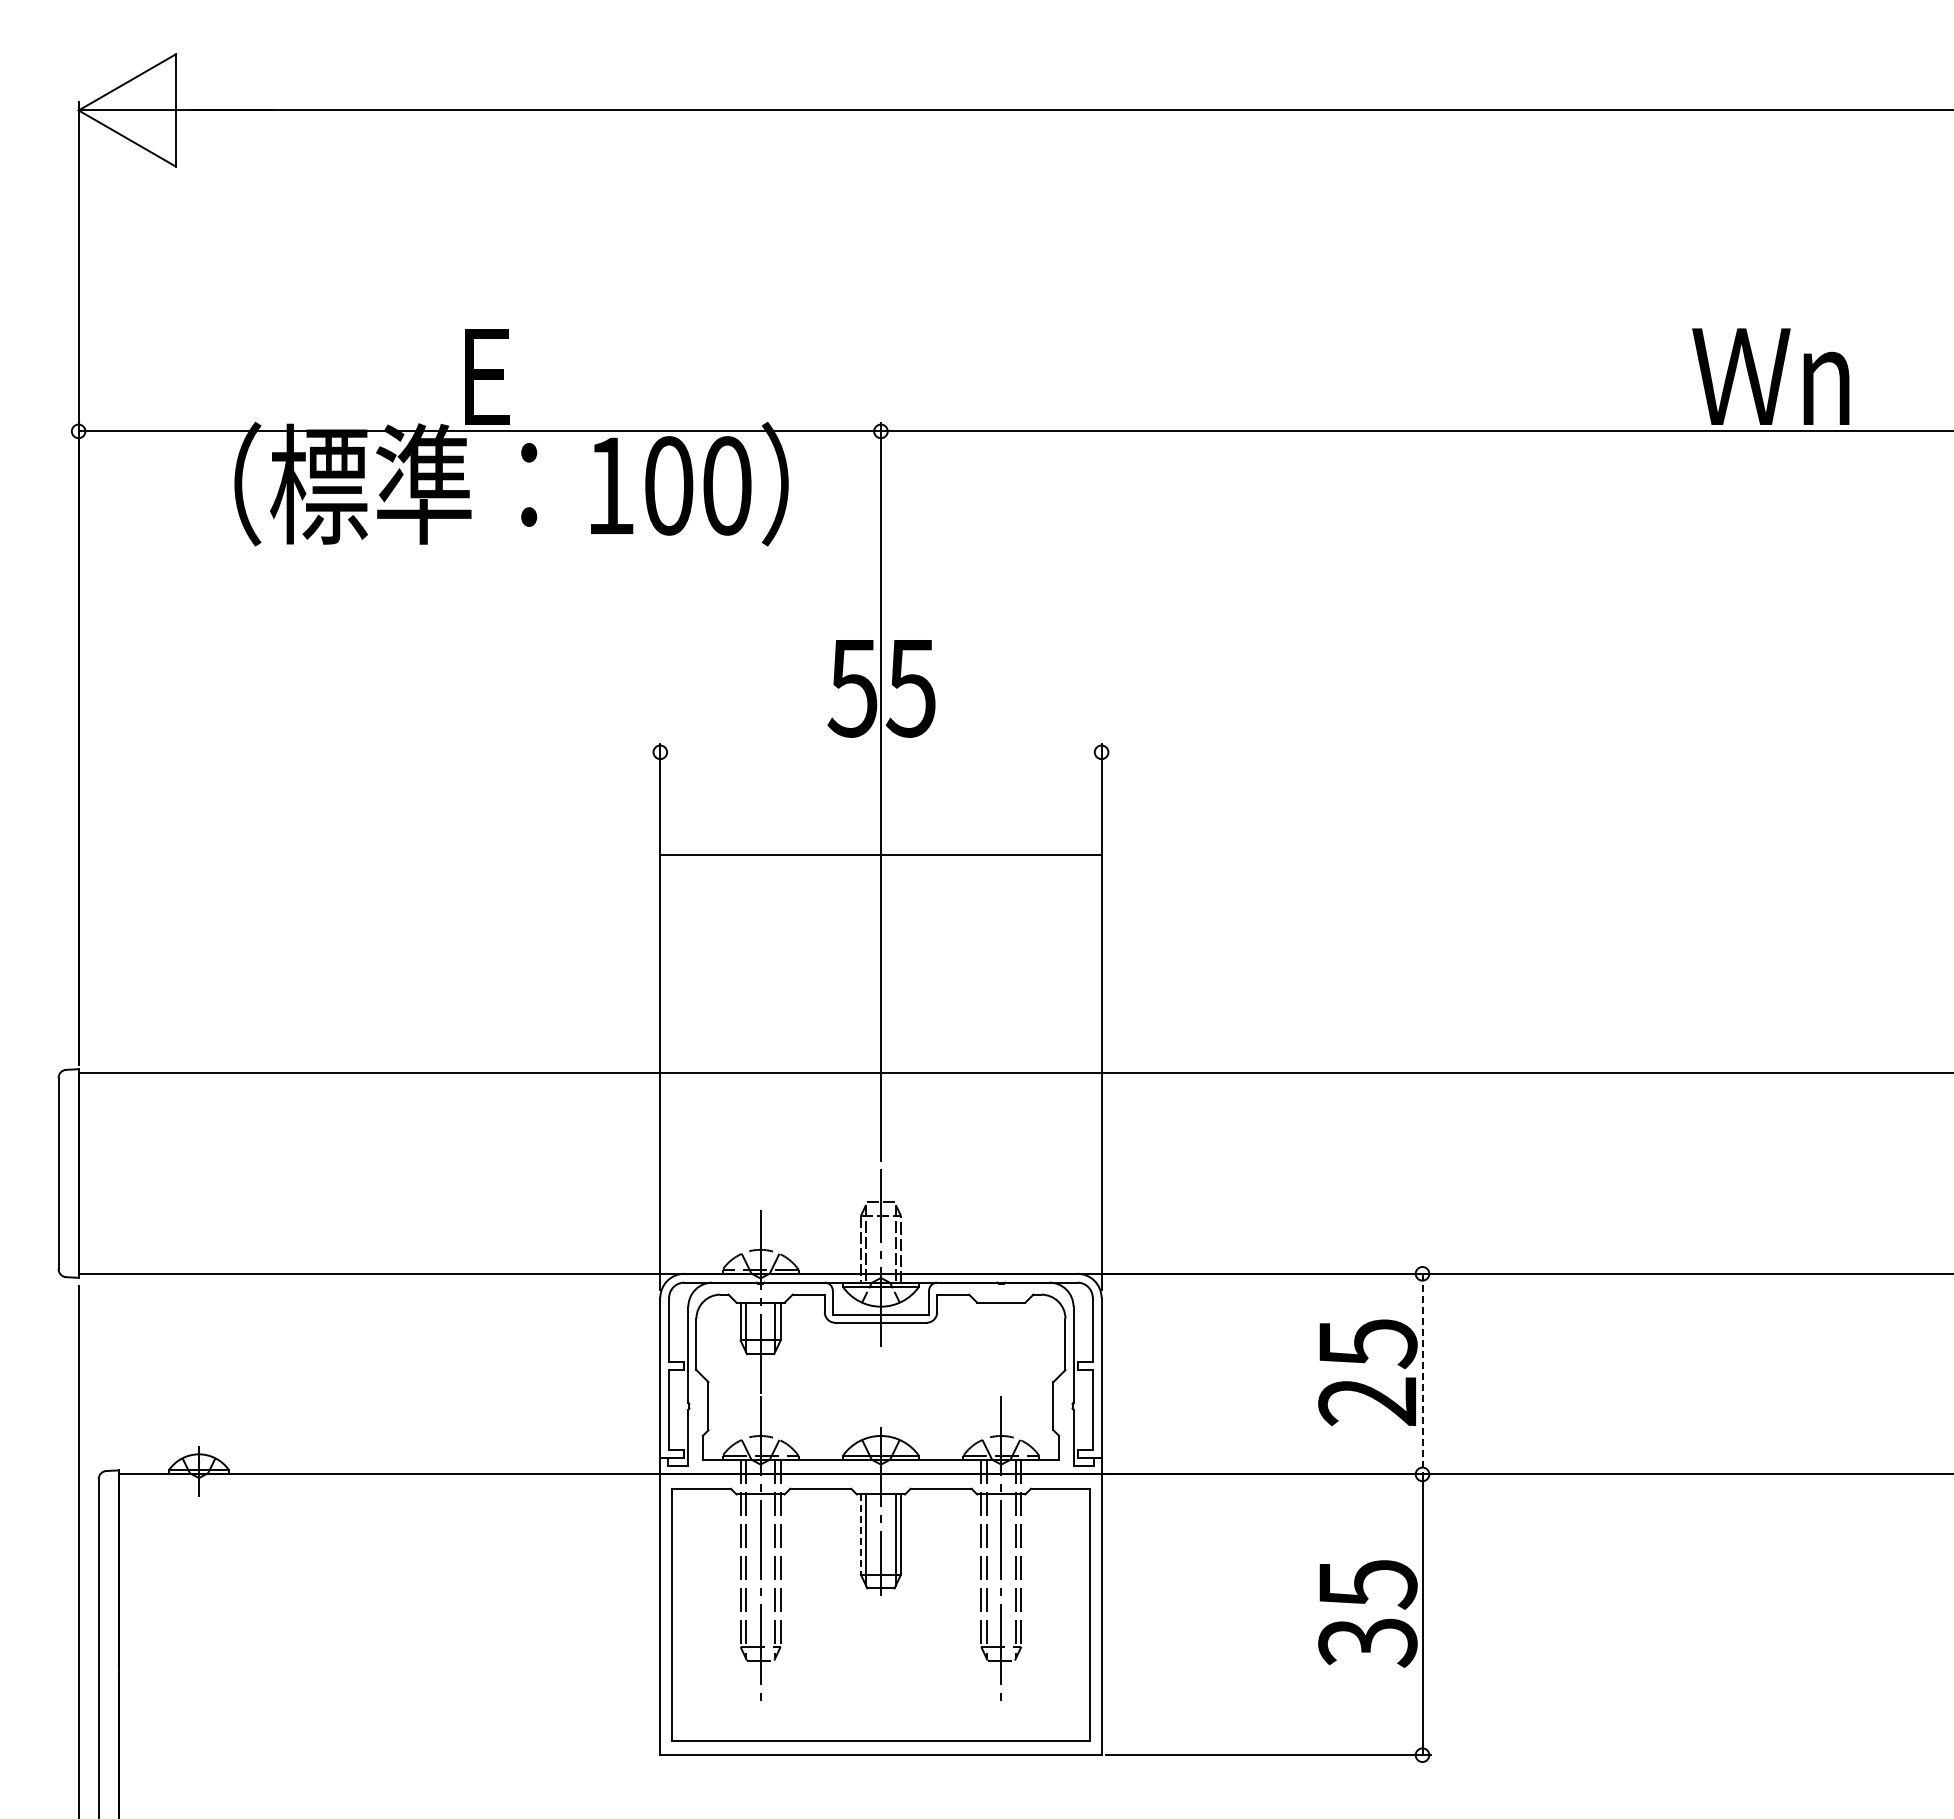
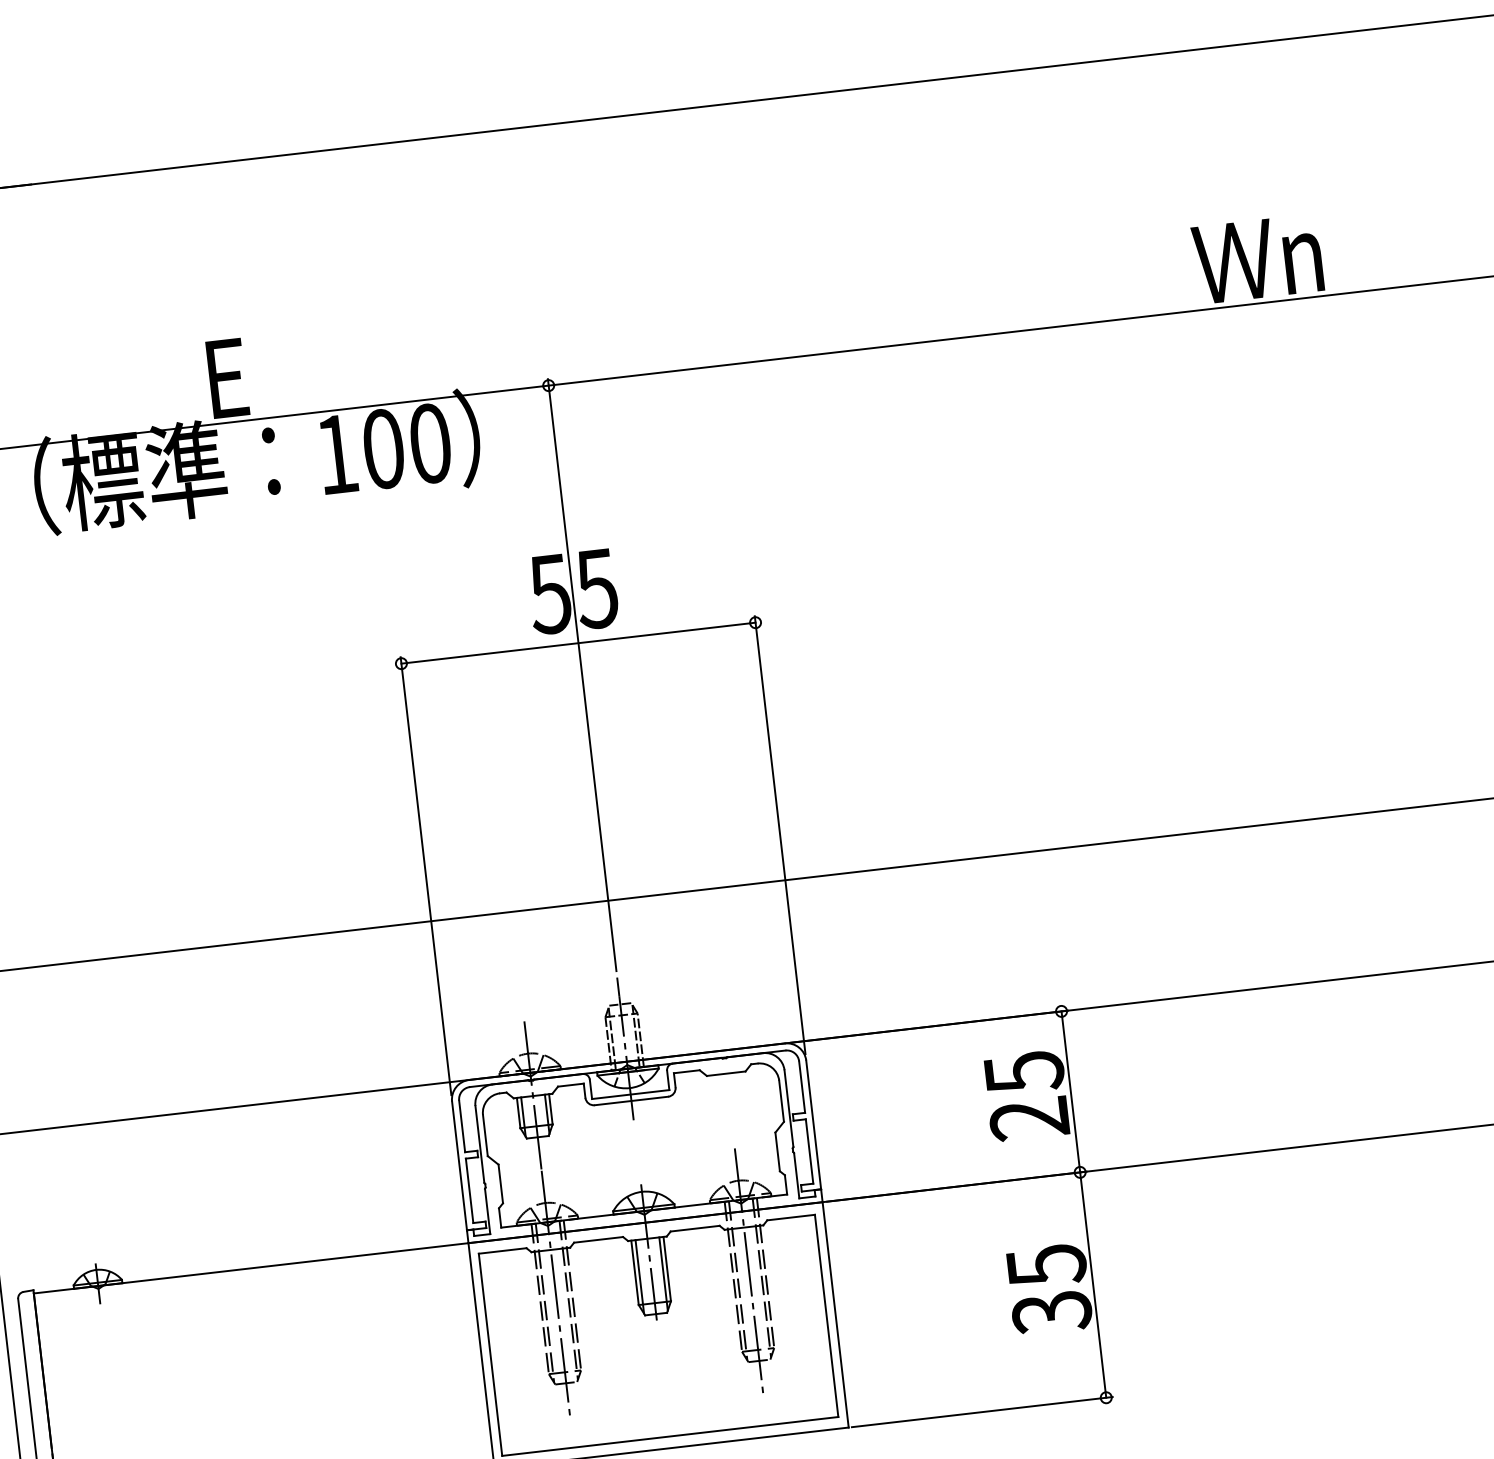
line: (880, 855) -> (578, 643), moved
line: (1422, 1374) -> (1070, 1092), dashed -> solid
line: (860, 1535) -> (634, 1273), dashed -> solid

